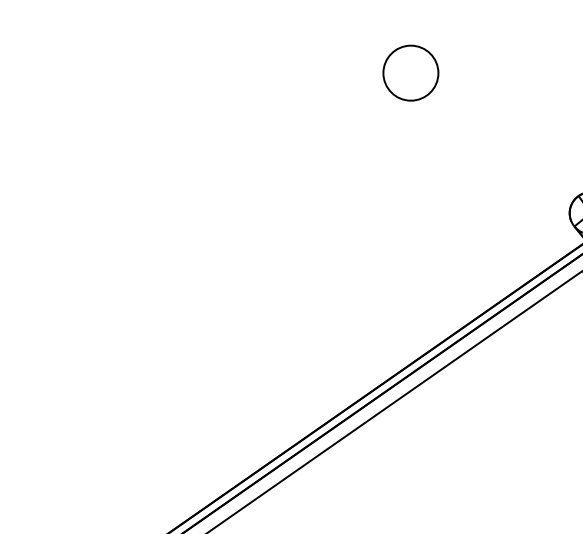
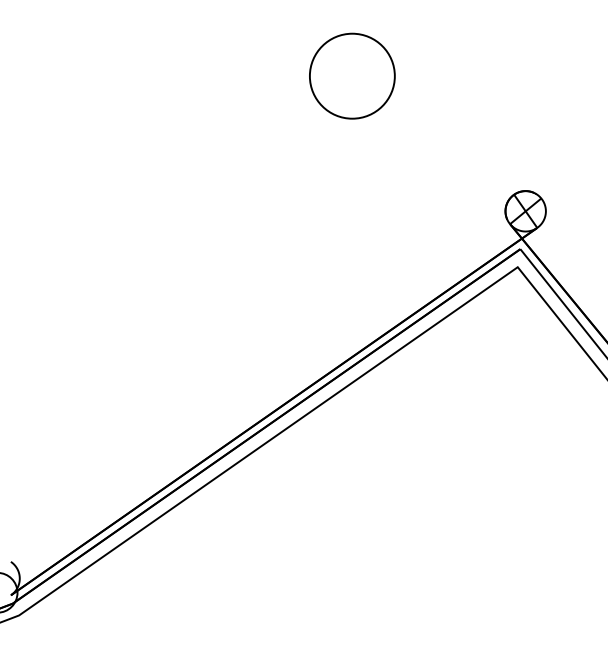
part: (410, 72) -> (351, 75), size x1.6

